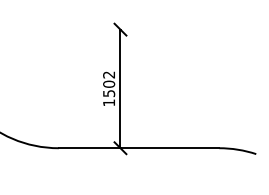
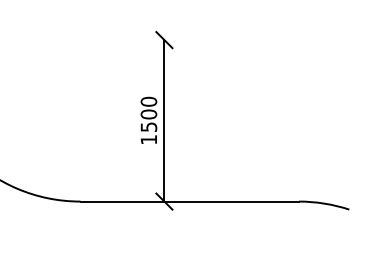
text: (108, 74) -> (148, 101), 1502 -> 1500

